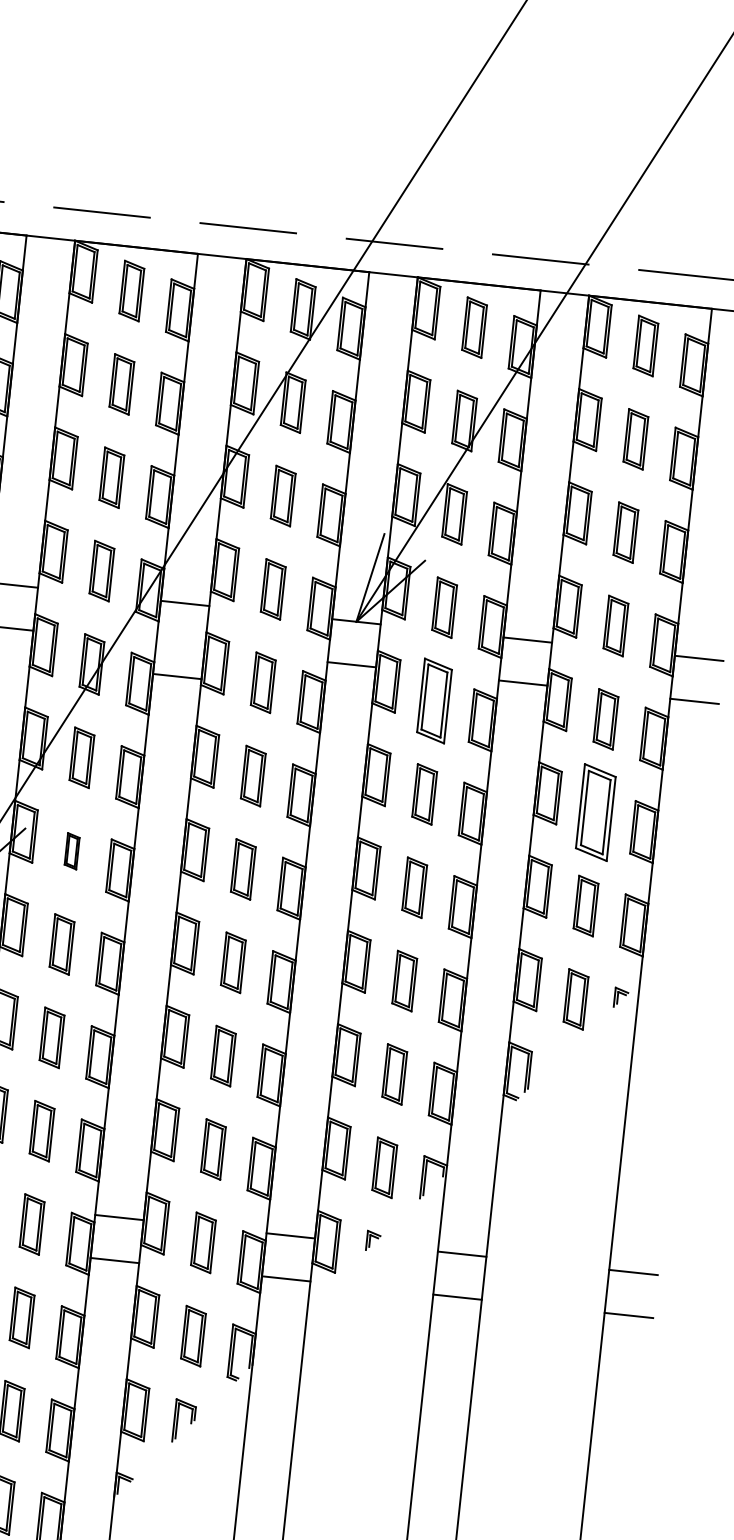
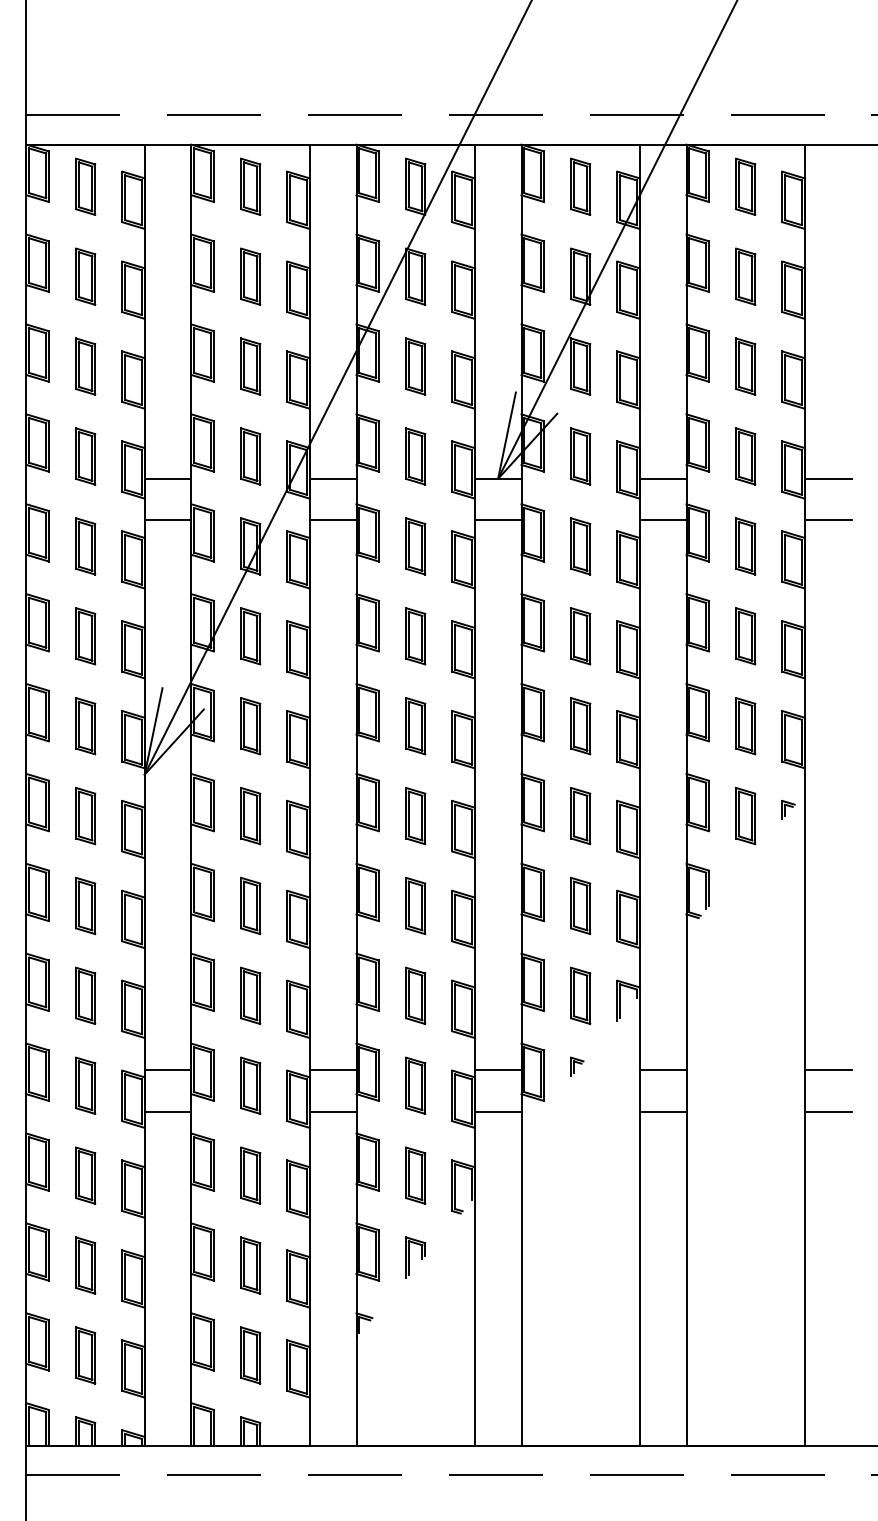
line: (176, 676) -> (332, 520), moved
part: (434, 701) -> (580, 546), size x0.71
part: (595, 812) -> (745, 636), size x0.62
part: (71, 851) -> (250, 726), size x1.67

